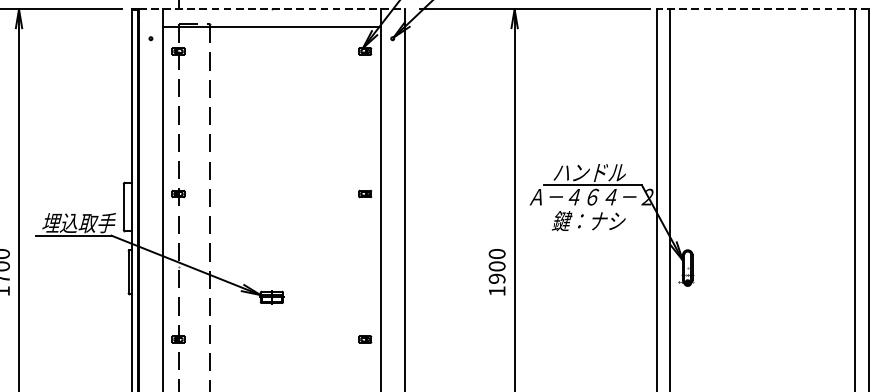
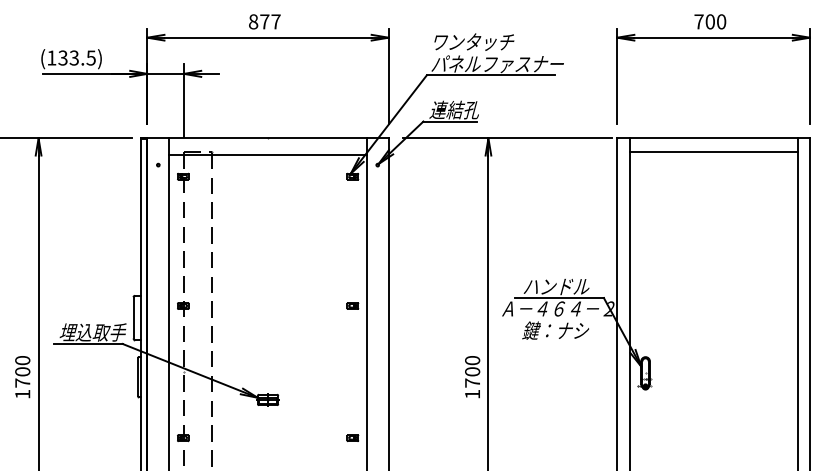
line: (272, 9) -> (268, 138), dashed -> solid
line: (762, 9) -> (713, 138), dashed -> solid
line: (762, 24) -> (713, 152), added
text: (497, 278) -> (472, 382), 1900 -> 1700

